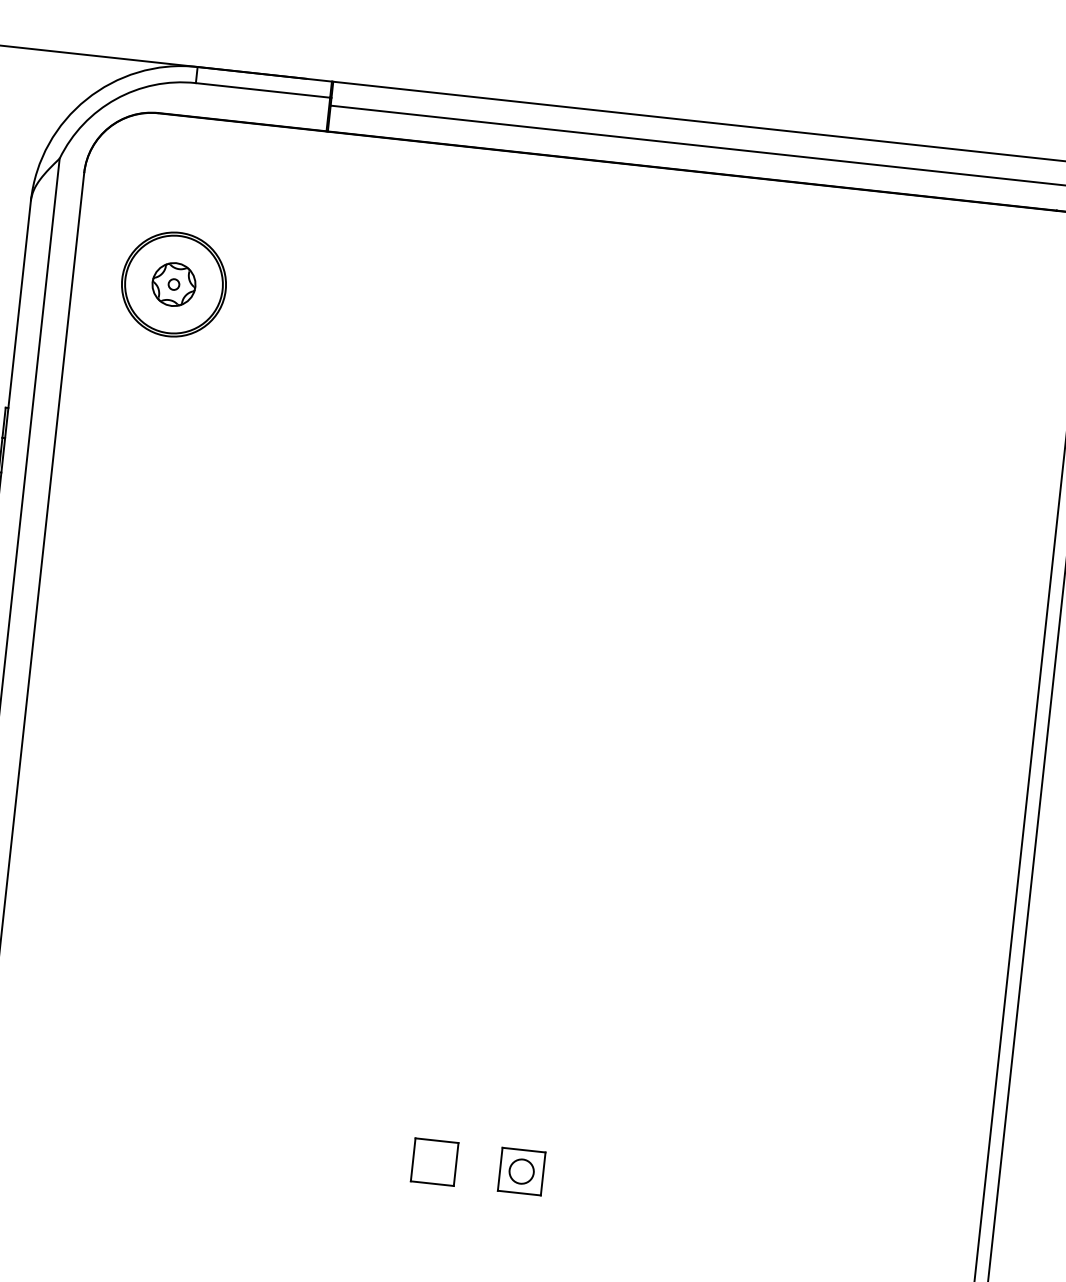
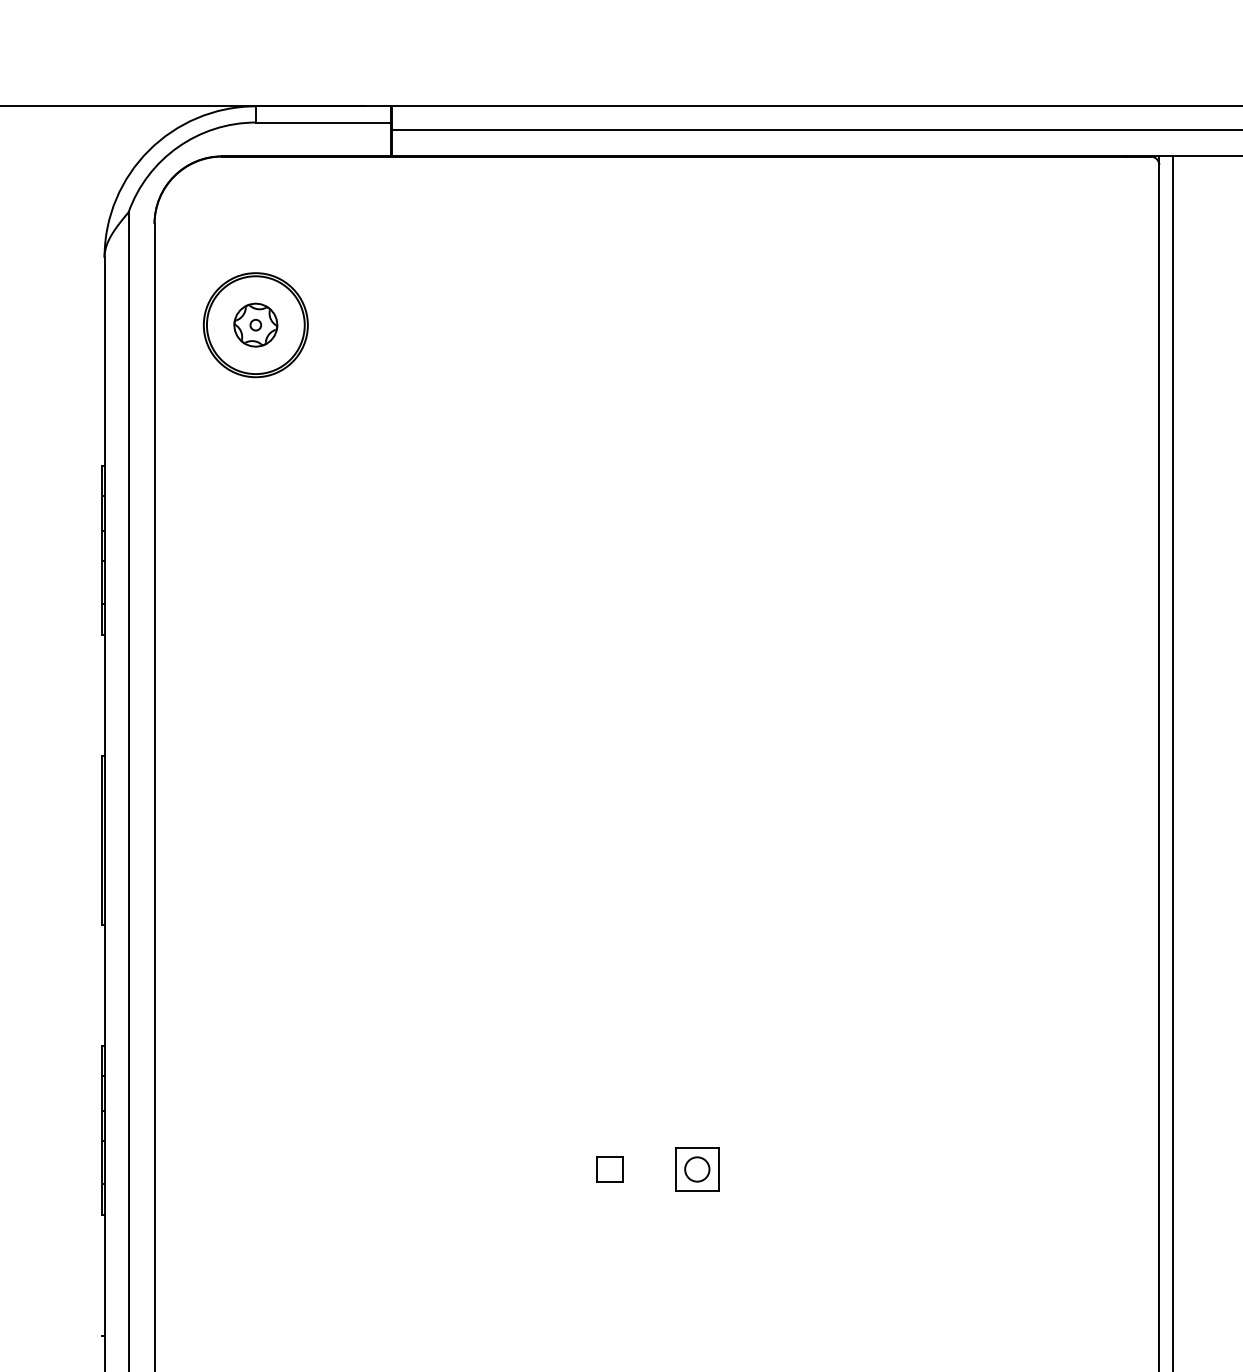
part: (434, 1162) -> (609, 1169), size x0.6

